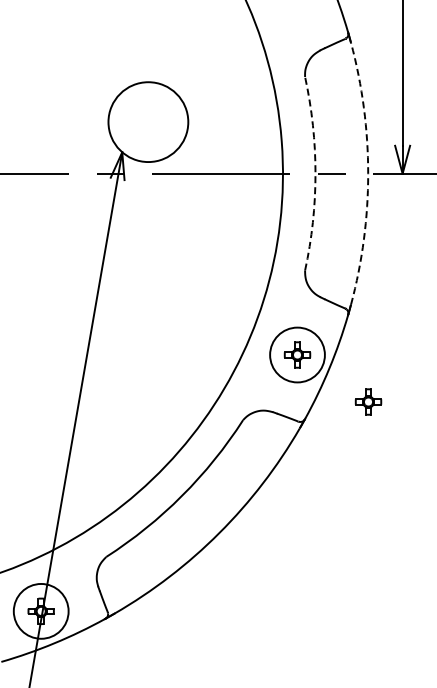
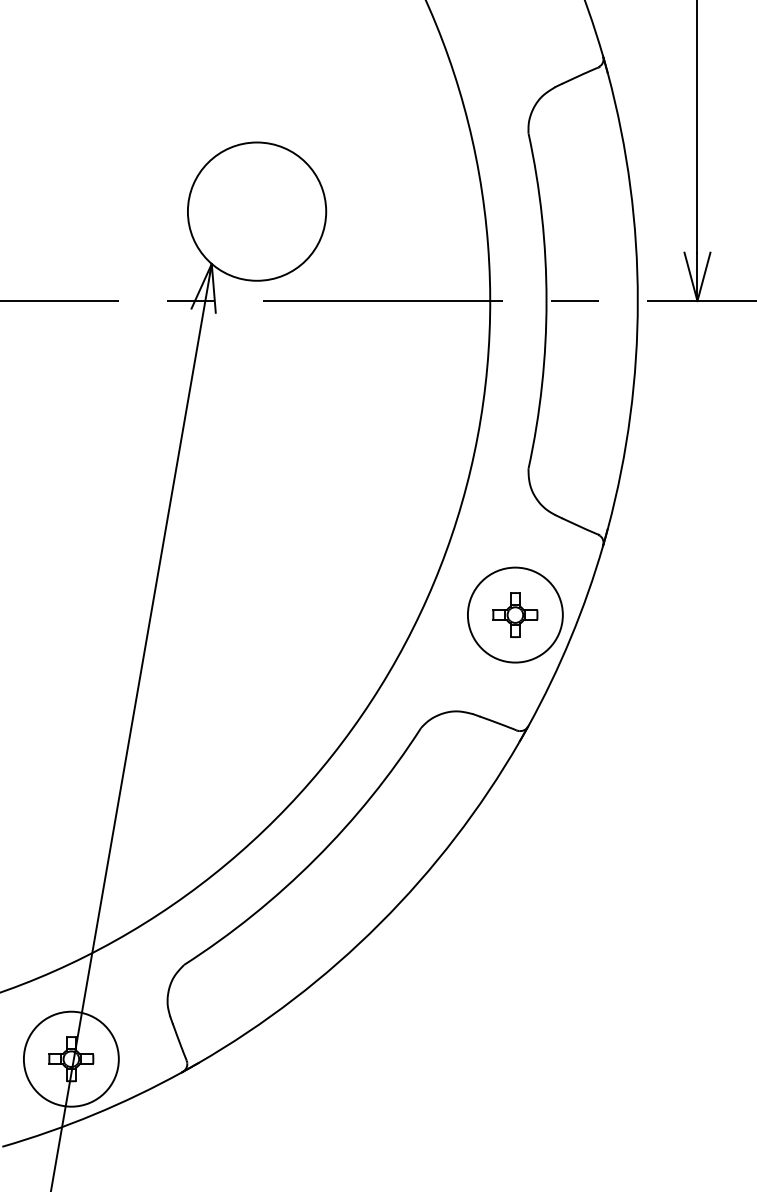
arc: (315, 173) -> (546, 300), dashed -> solid
arc: (368, 173) -> (638, 300), dashed -> solid
part: (368, 401) -> (638, 695), removed

